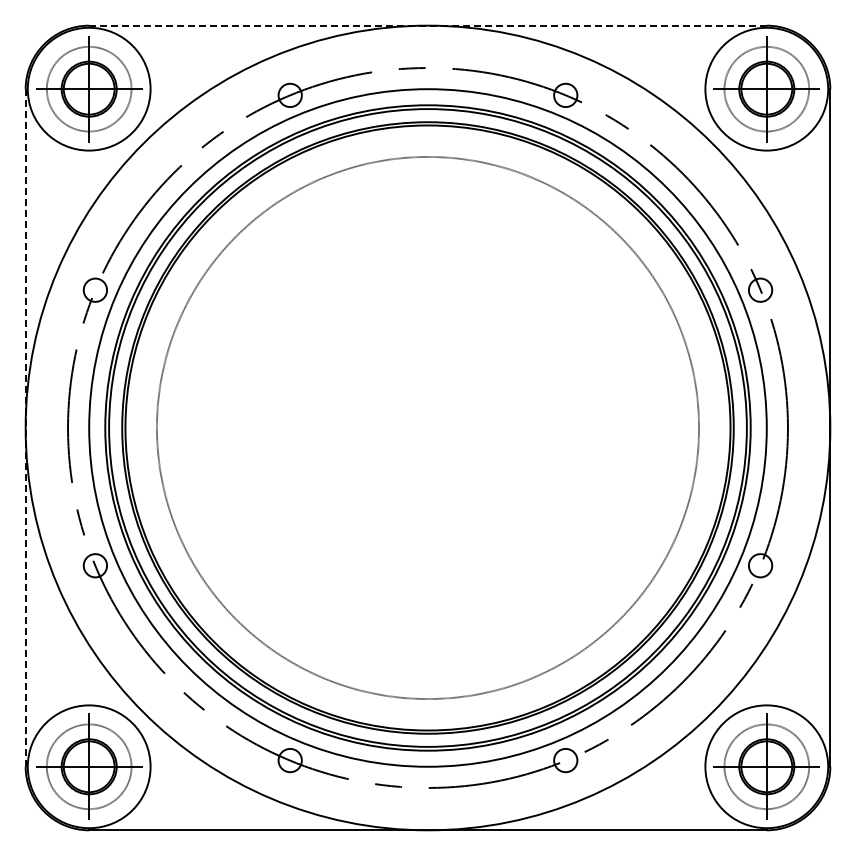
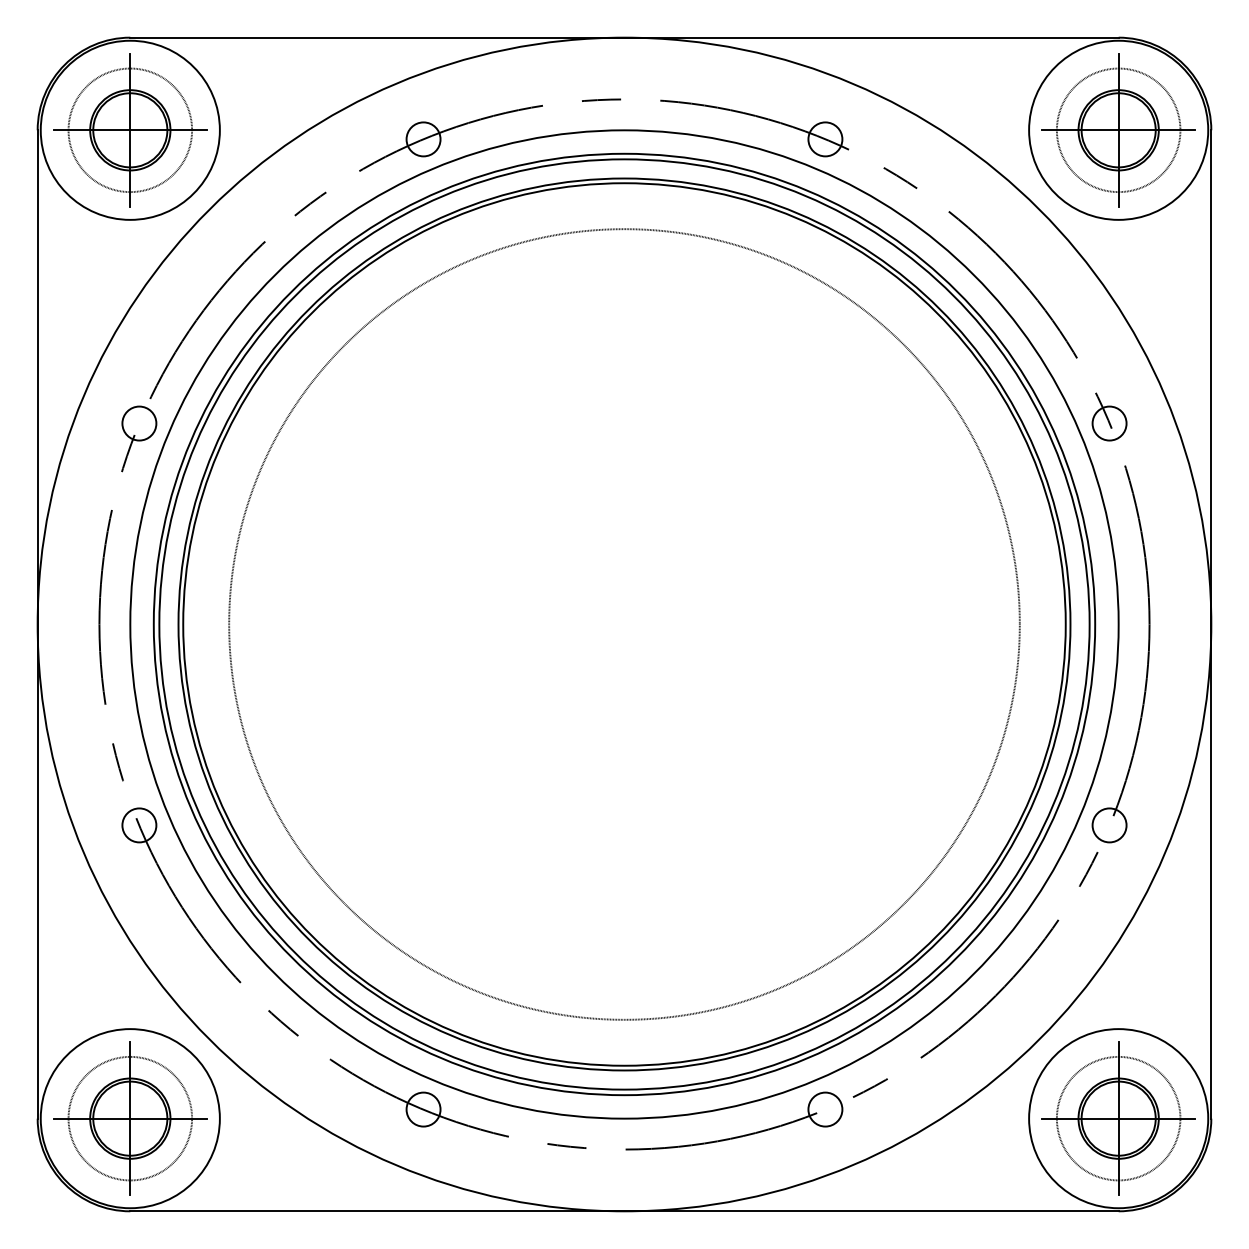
line: (428, 25) -> (625, 37), dashed -> solid
line: (25, 427) -> (37, 623), dashed -> solid

